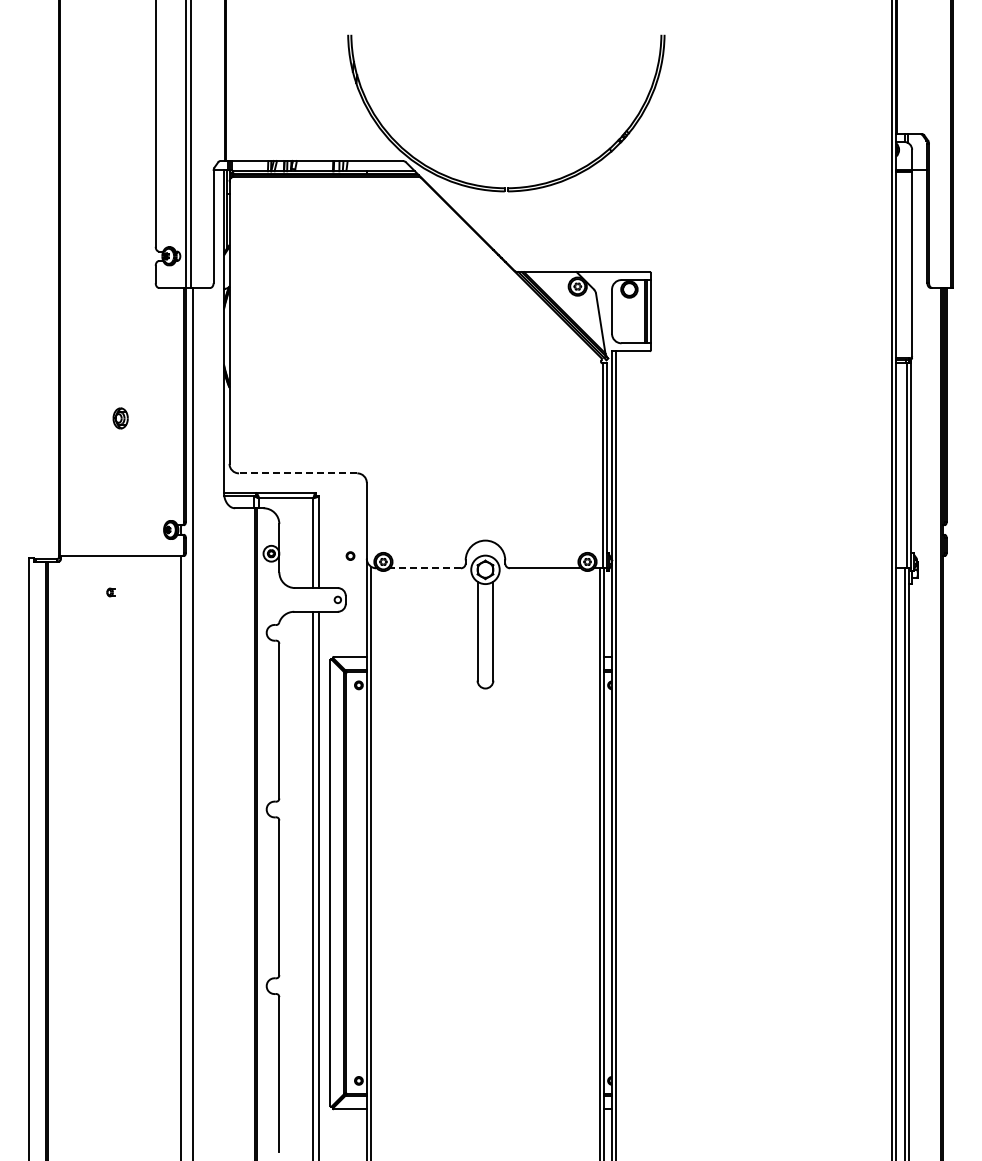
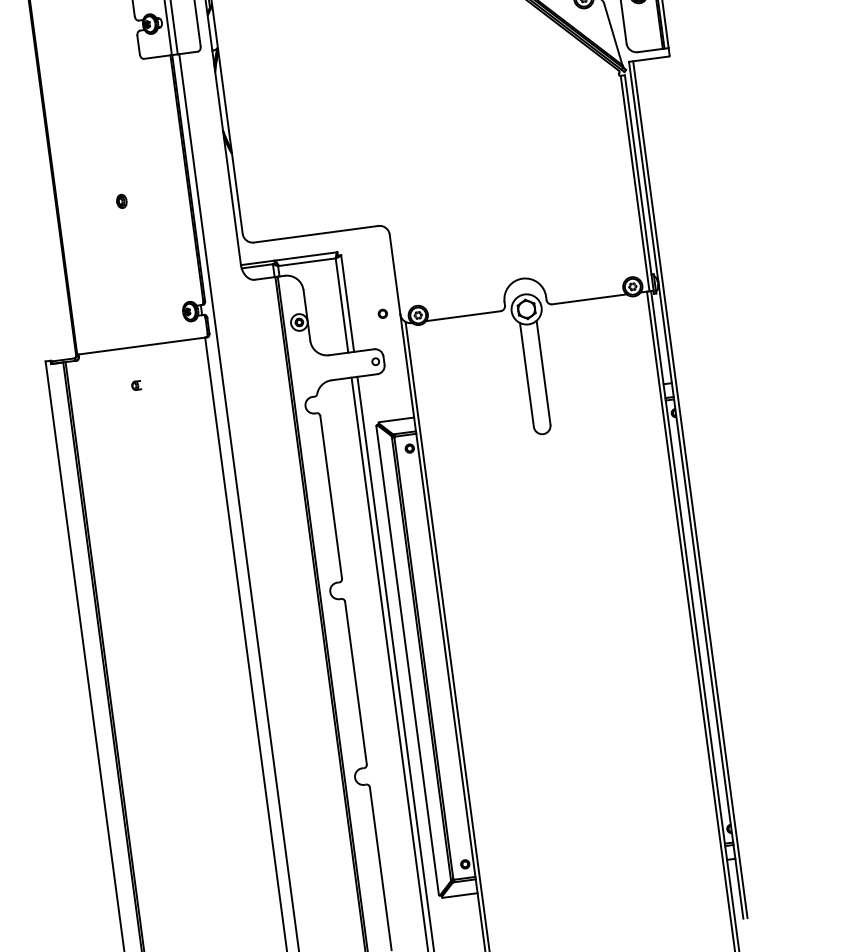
part: (120, 418) -> (121, 201), size x0.62
line: (297, 473) -> (315, 234), dashed -> solid
line: (425, 568) -> (463, 316), dashed -> solid

